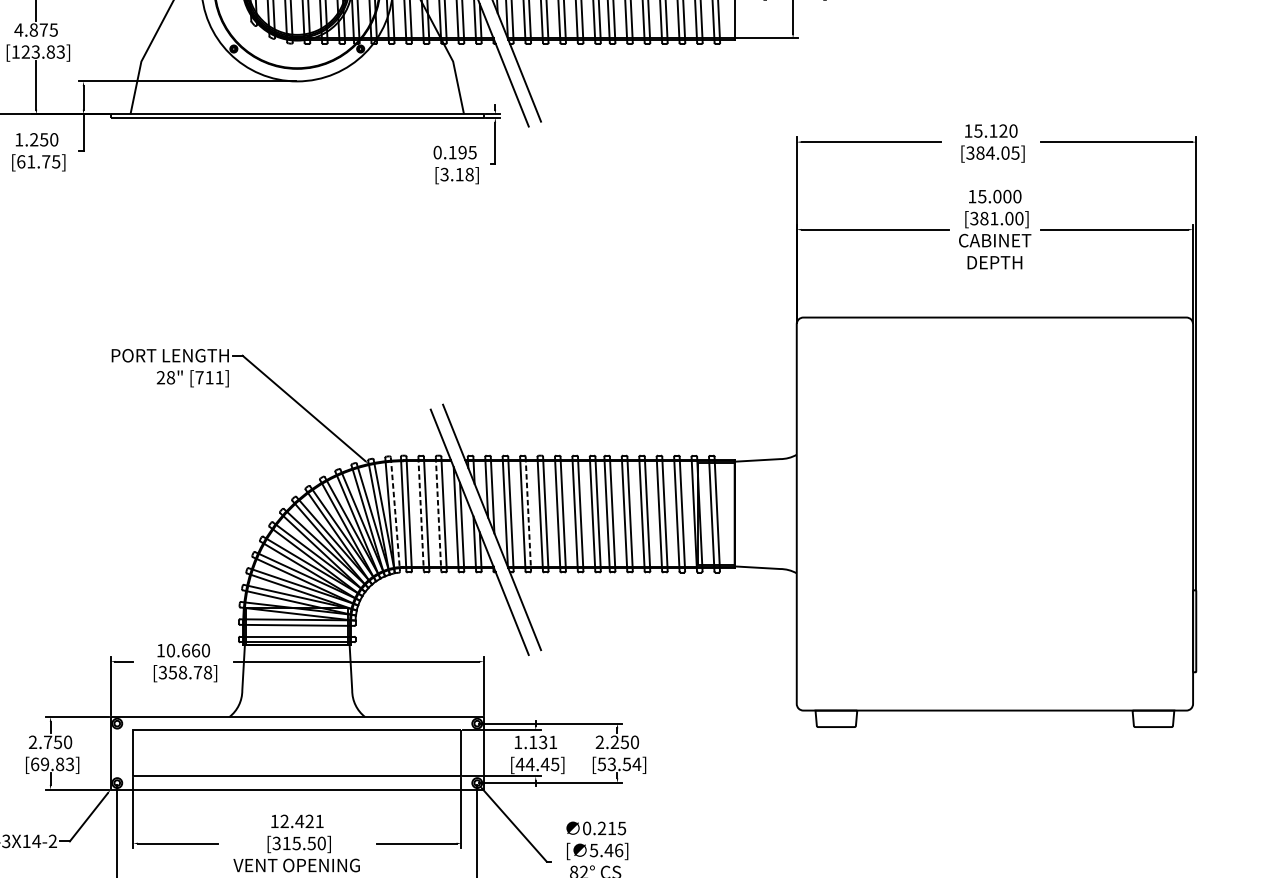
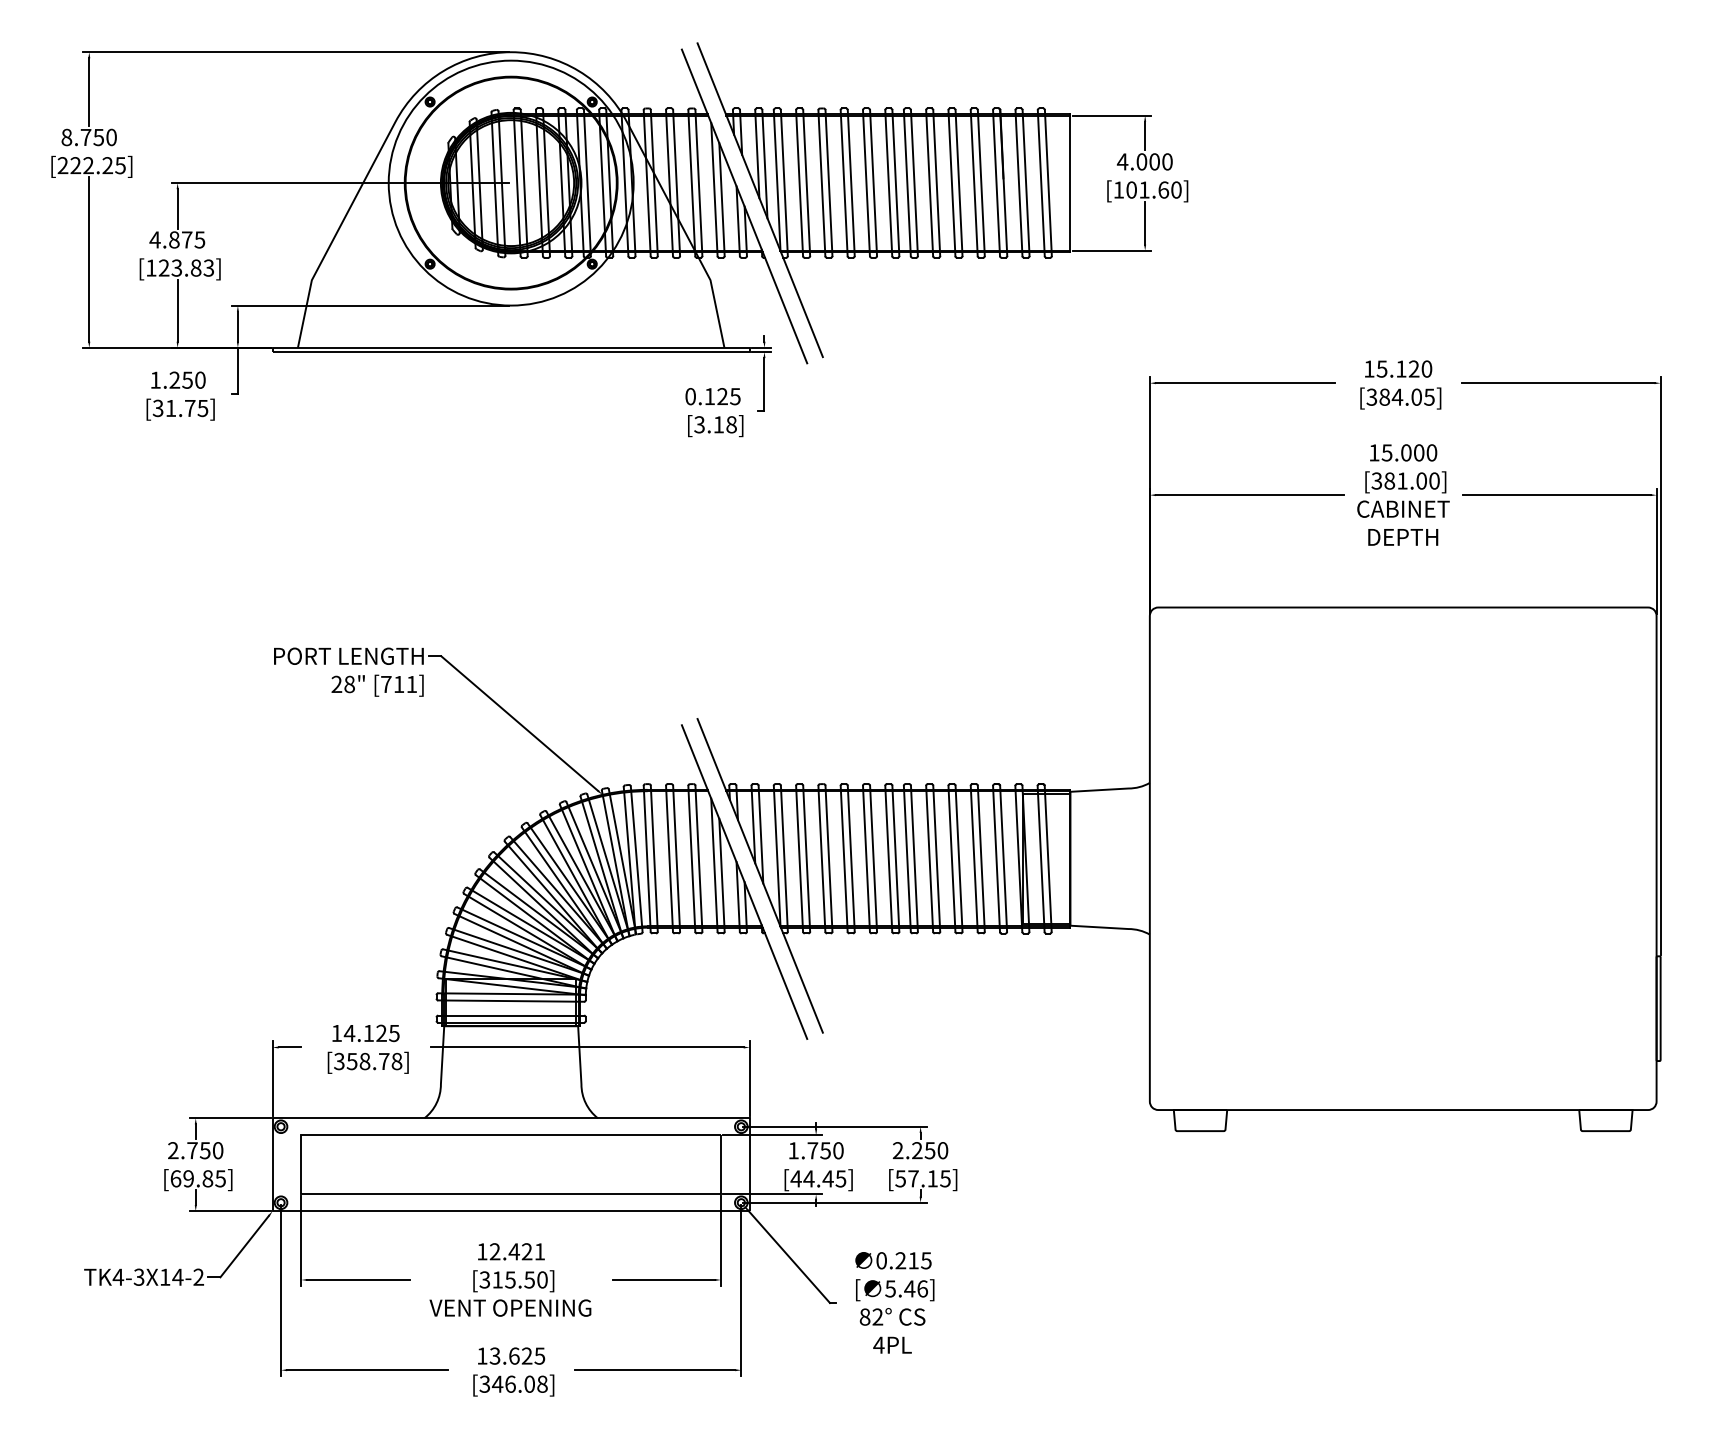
text: (462, 152) -> (722, 396), 0.195 -> 0.125
text: (20, 161) -> (157, 408), [61.75] -> [31.75]
line: (395, 514) -> (636, 859), dashed -> solid
line: (421, 514) -> (669, 859), dashed -> solid
line: (438, 514) -> (691, 859), dashed -> solid
line: (528, 514) -> (806, 859), dashed -> solid
text: (188, 650) -> (371, 1033), 10.660 -> 14.125
text: (543, 742) -> (825, 1150), 1.131 -> 1.750
text: (69, 764) -> (220, 1178), [69.83] -> [69.85]
text: (624, 764) -> (929, 1178), [53.54] -> [57.15]

